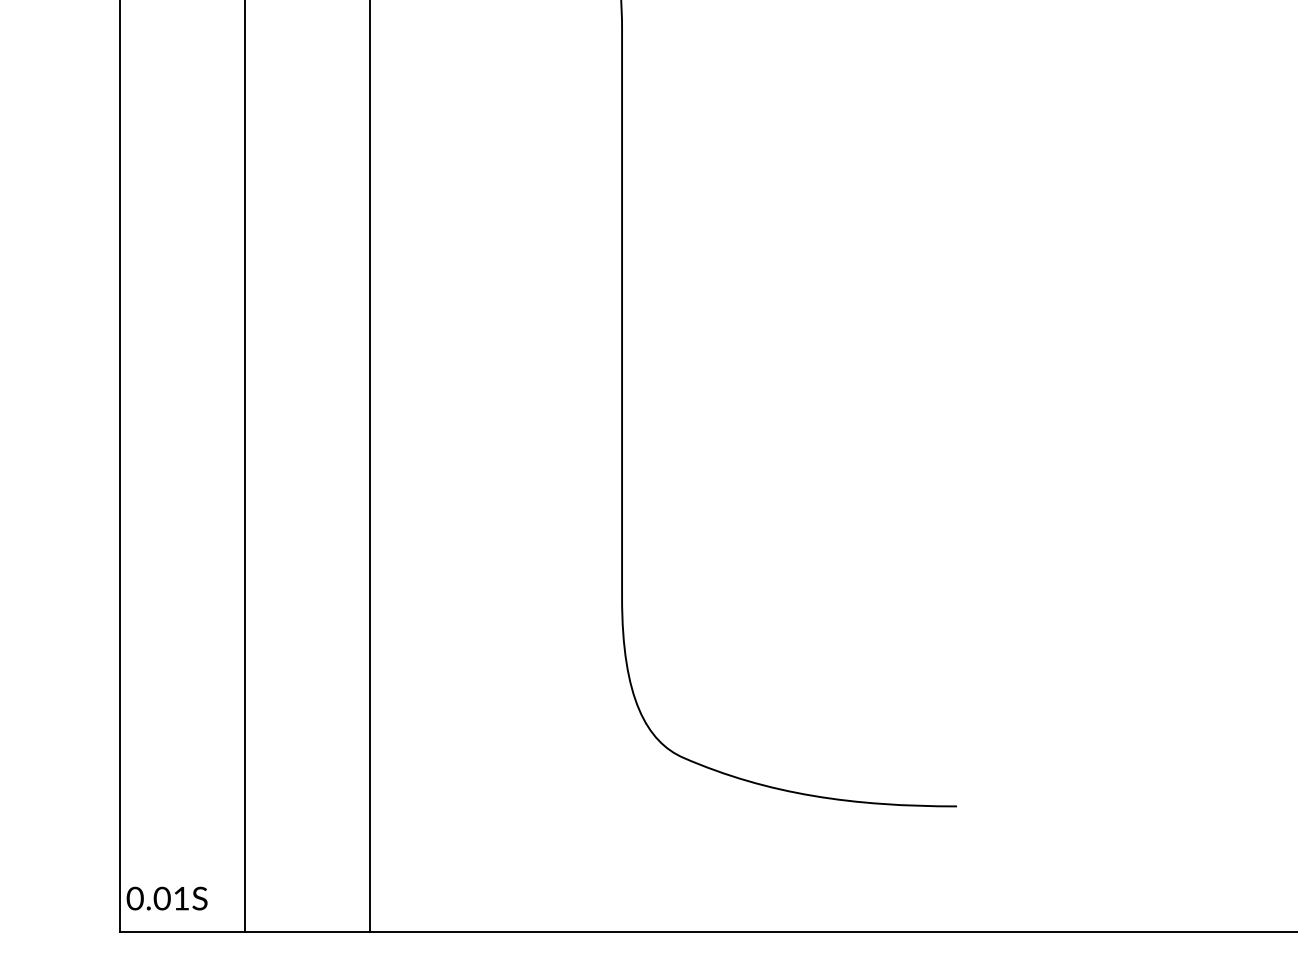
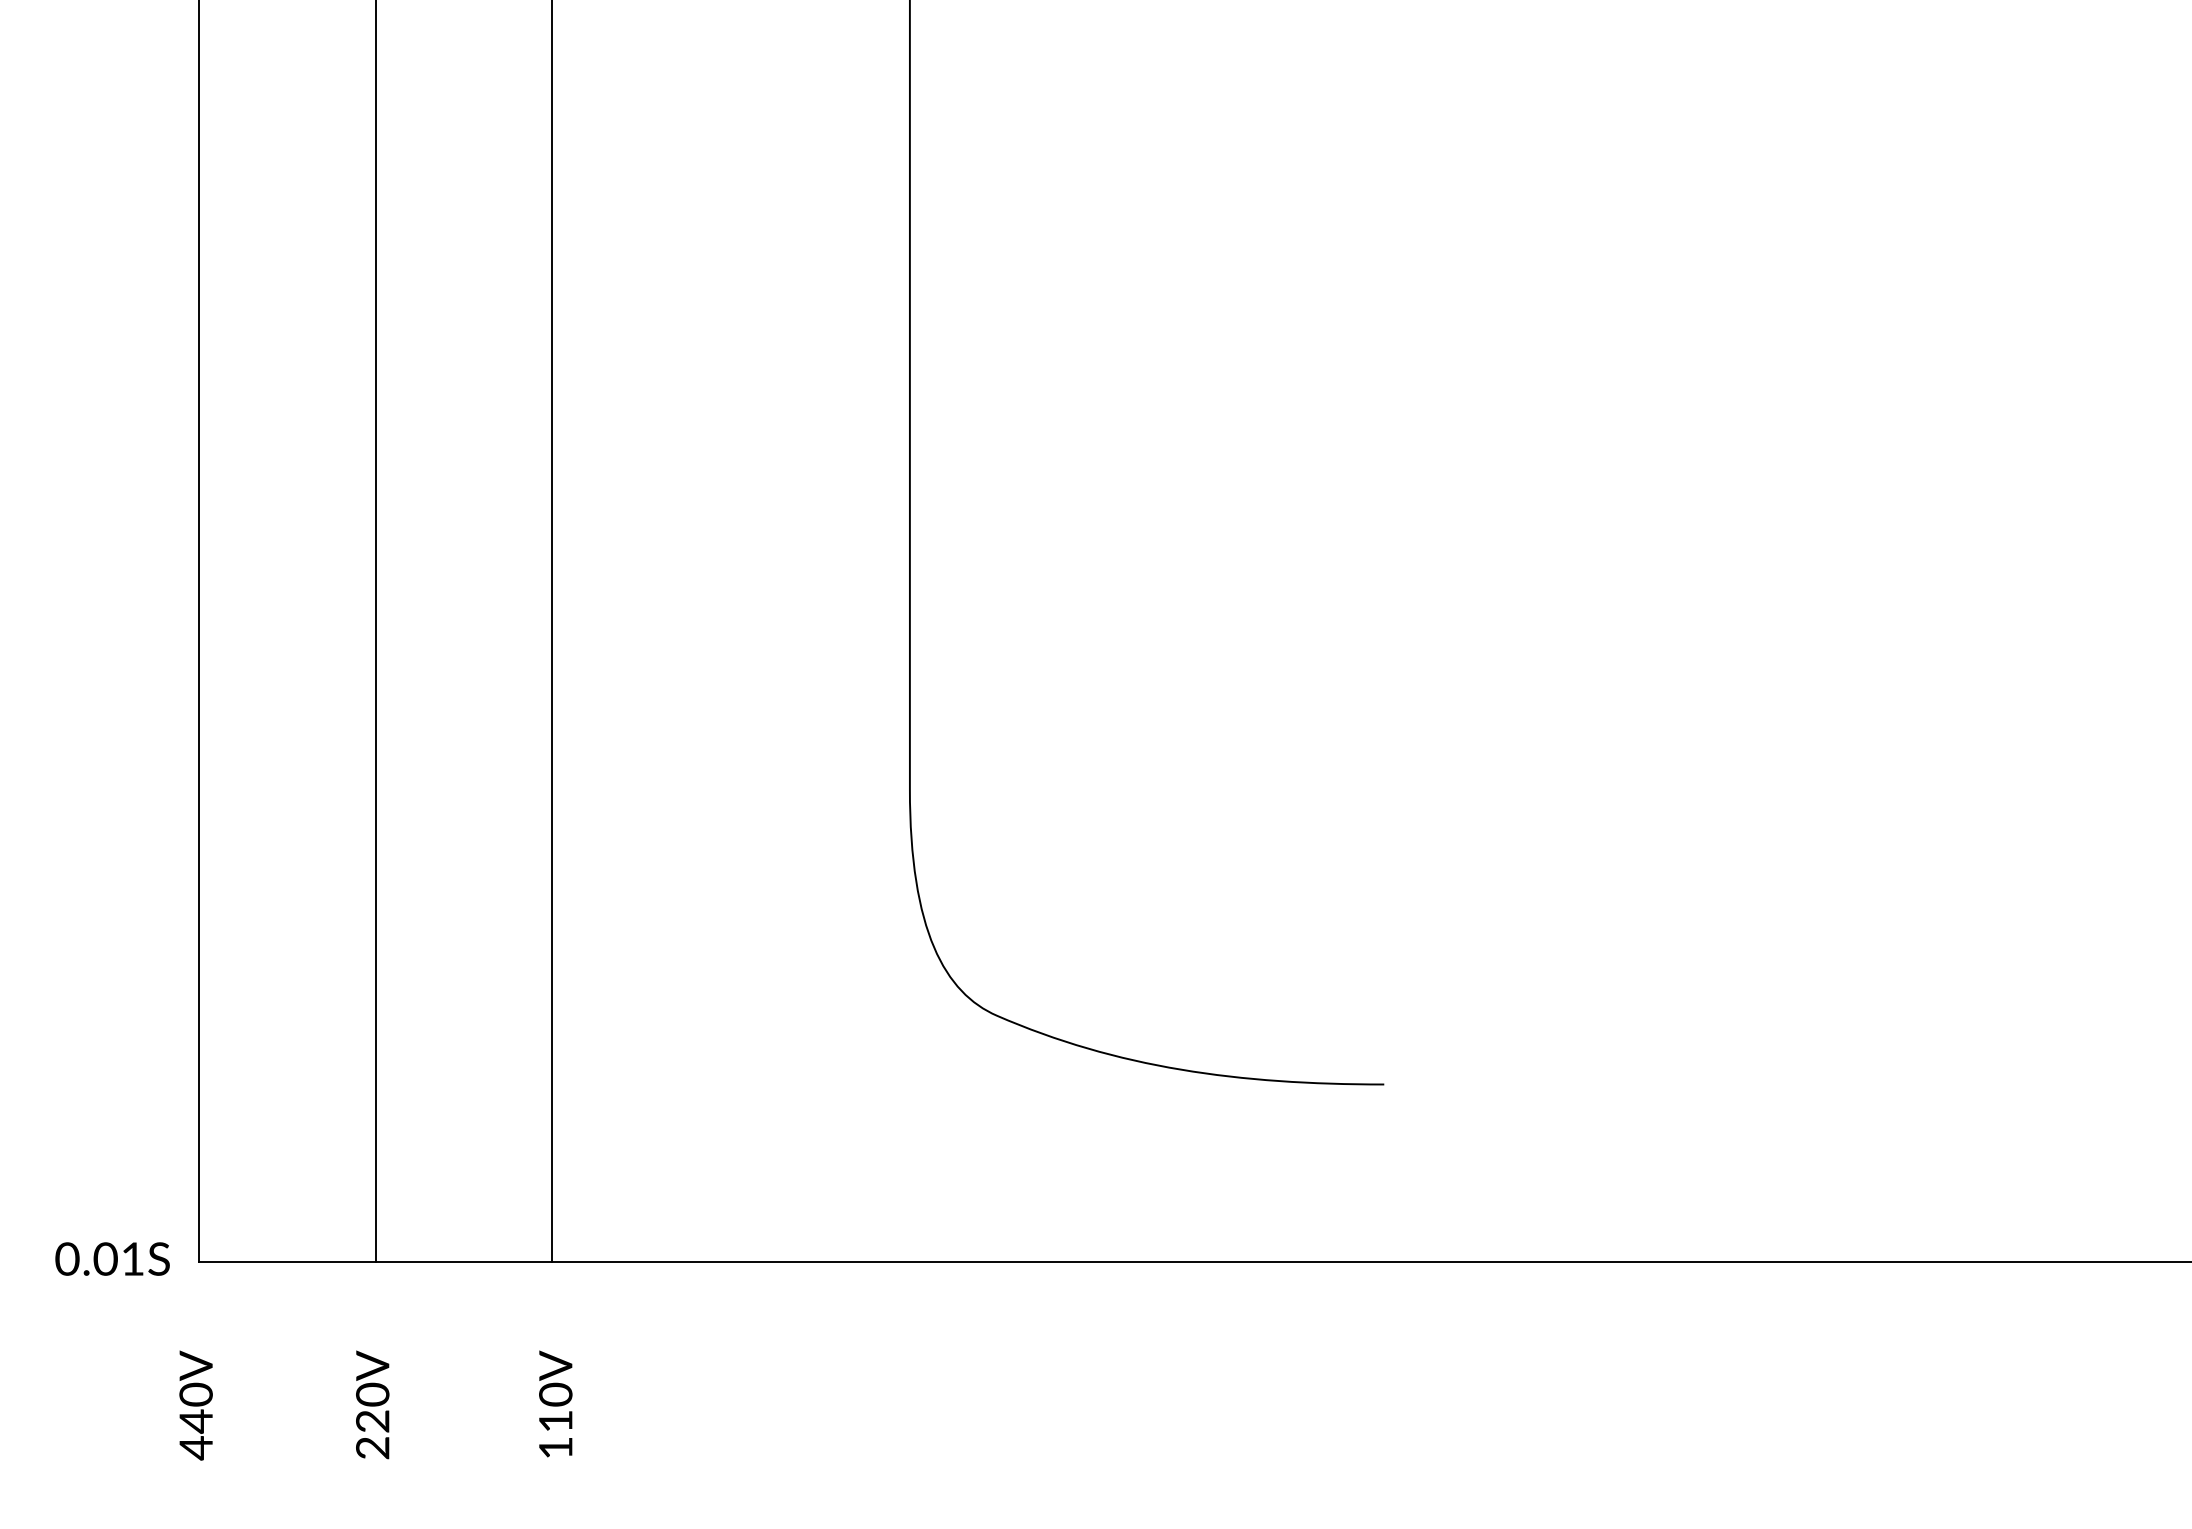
text: (167, 898) -> (112, 1258), moved

